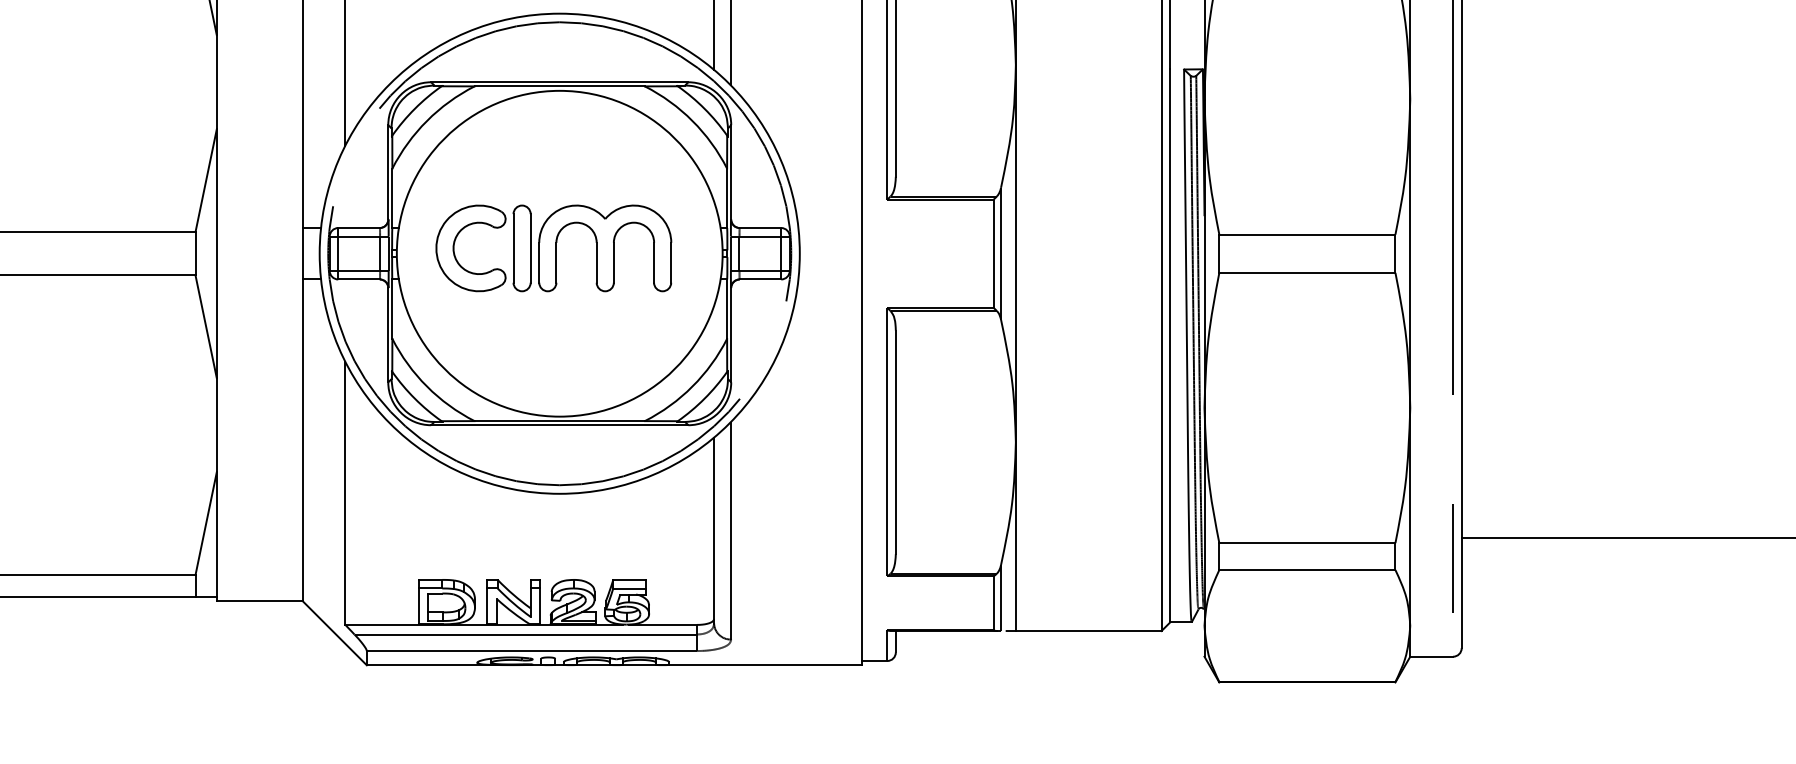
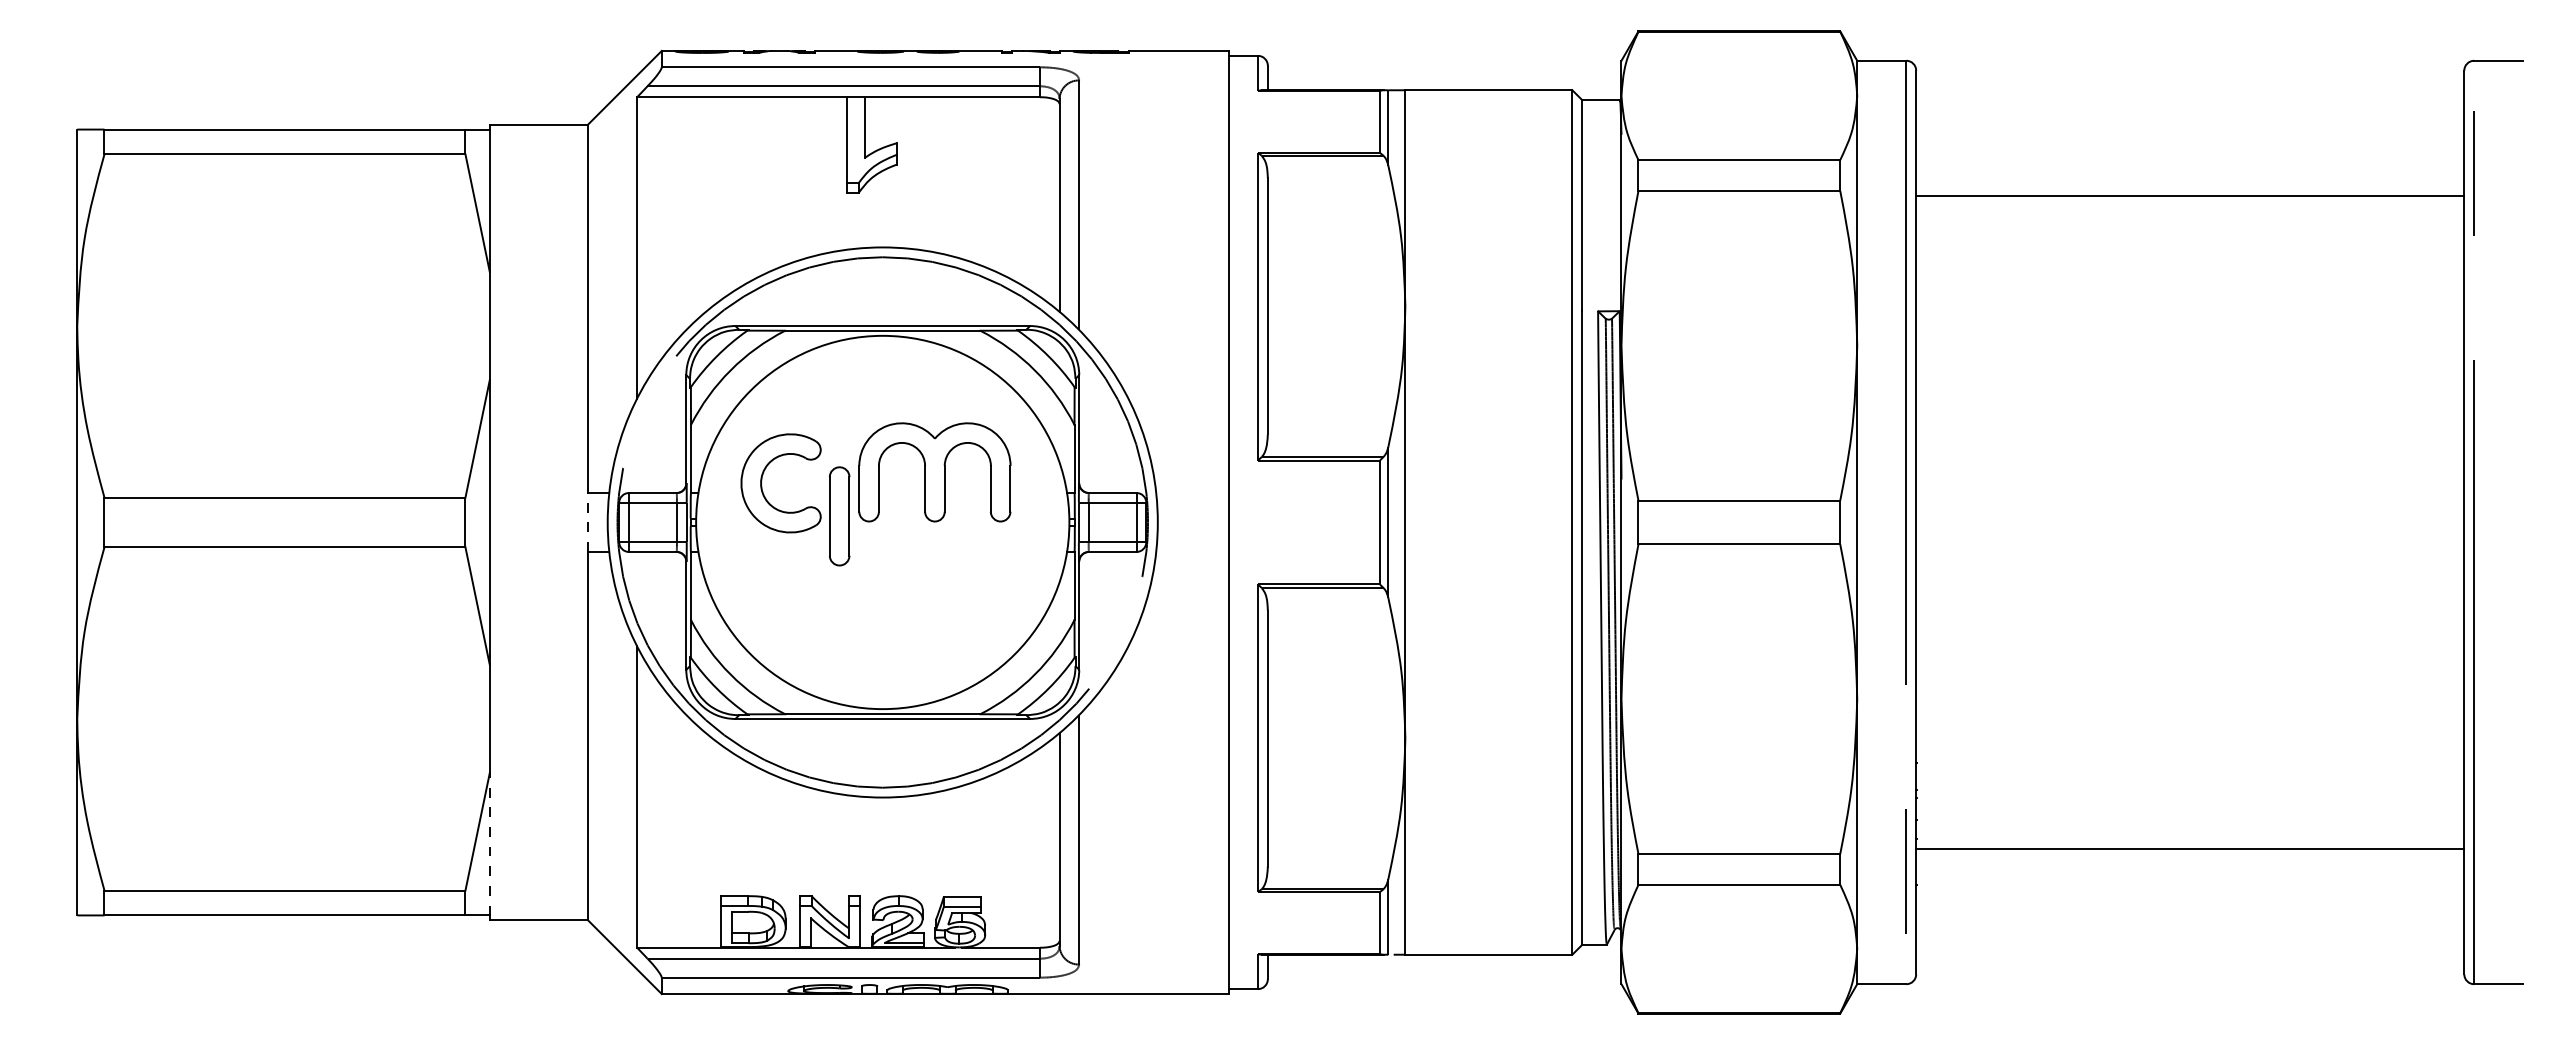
part: (454, 245) -> (762, 480), moved
part: (604, 248) -> (934, 472), moved
line: (302, 253) -> (588, 522), solid -> dashed
line: (216, 533) -> (489, 843), solid -> dashed

